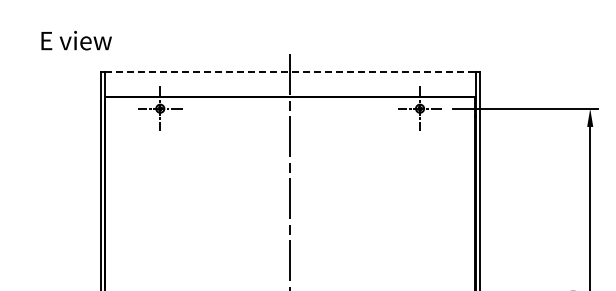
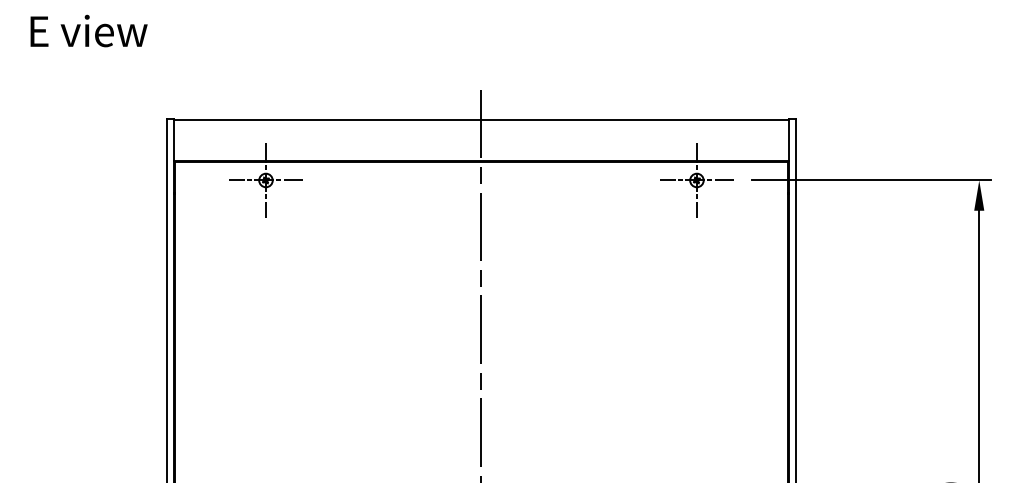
text: (76, 40) -> (88, 30), moved
line: (290, 72) -> (481, 120), dashed -> solid

